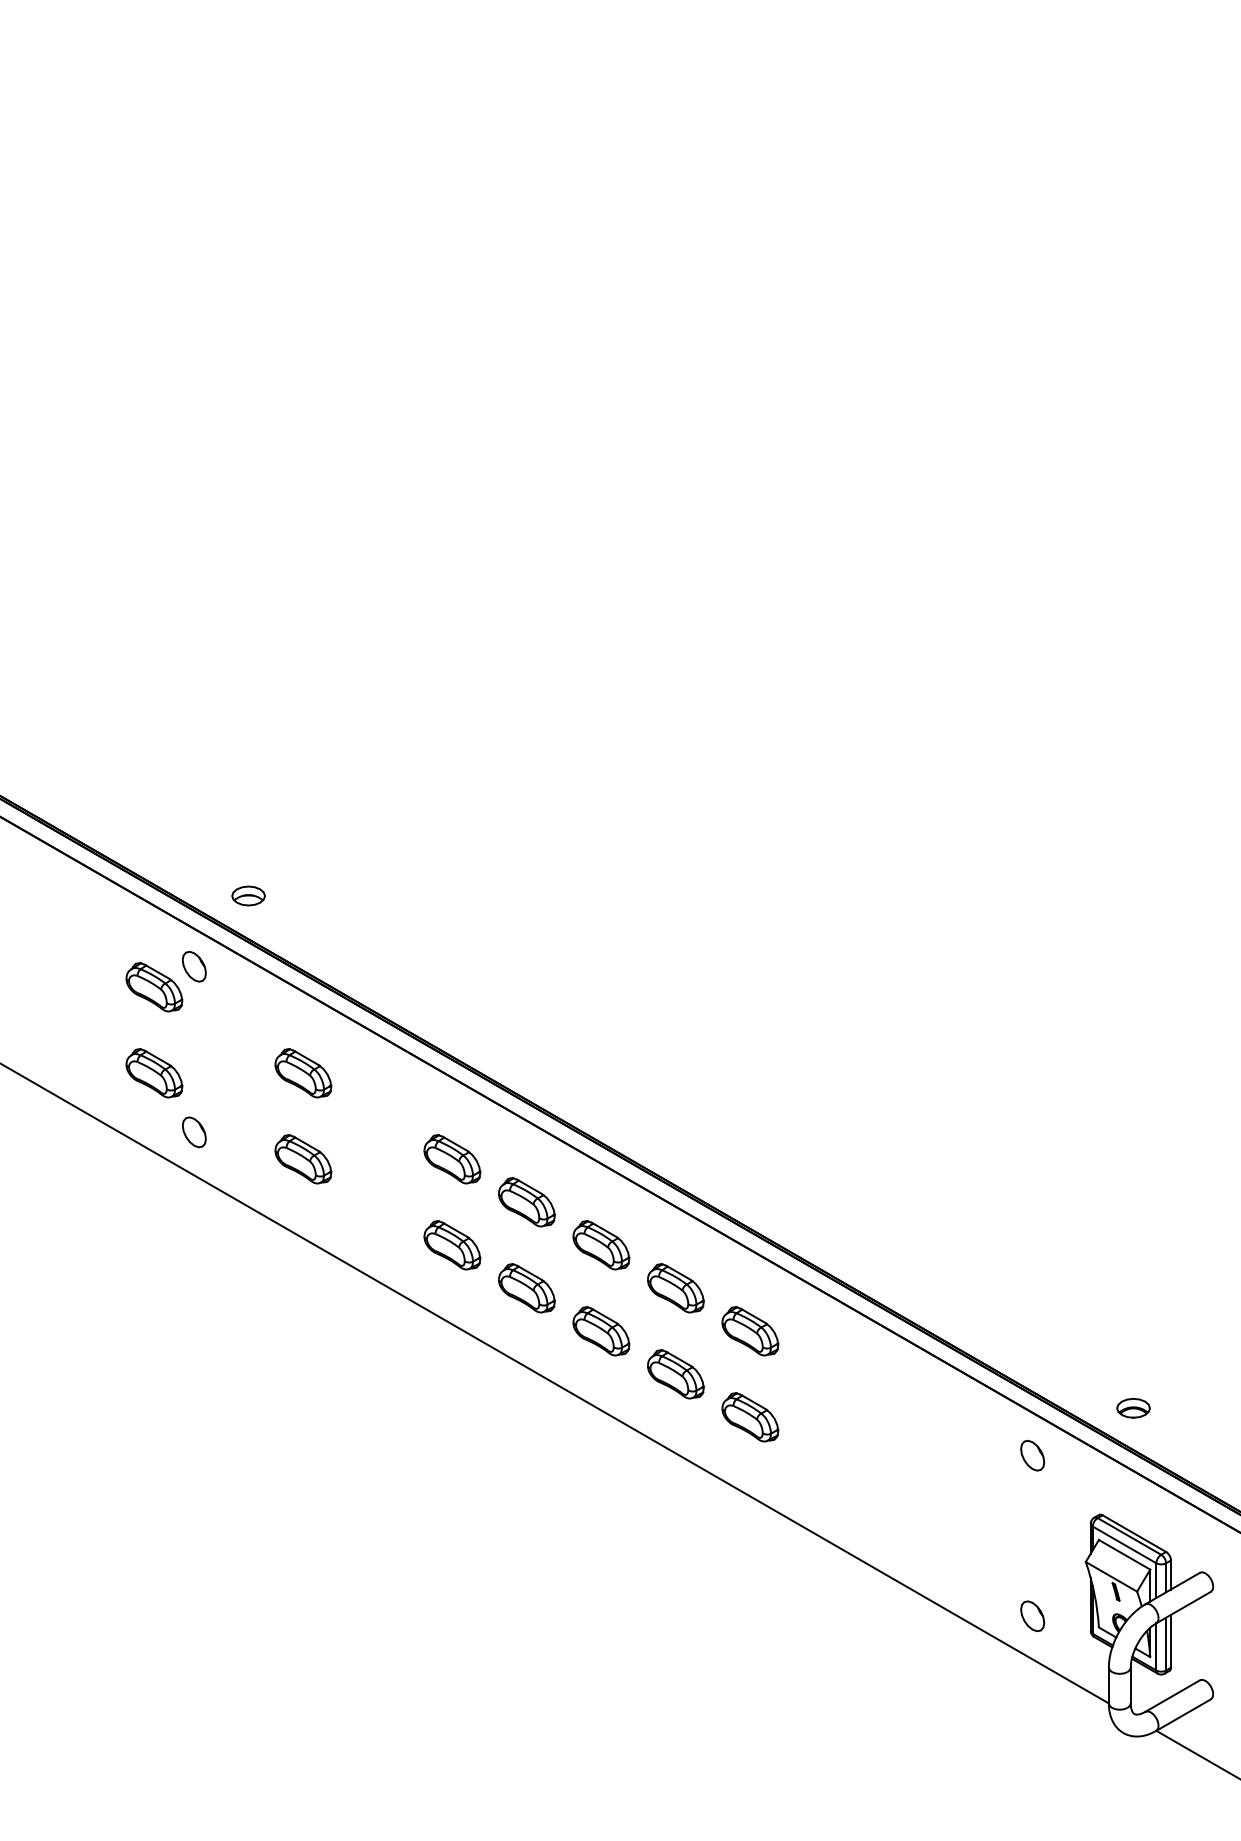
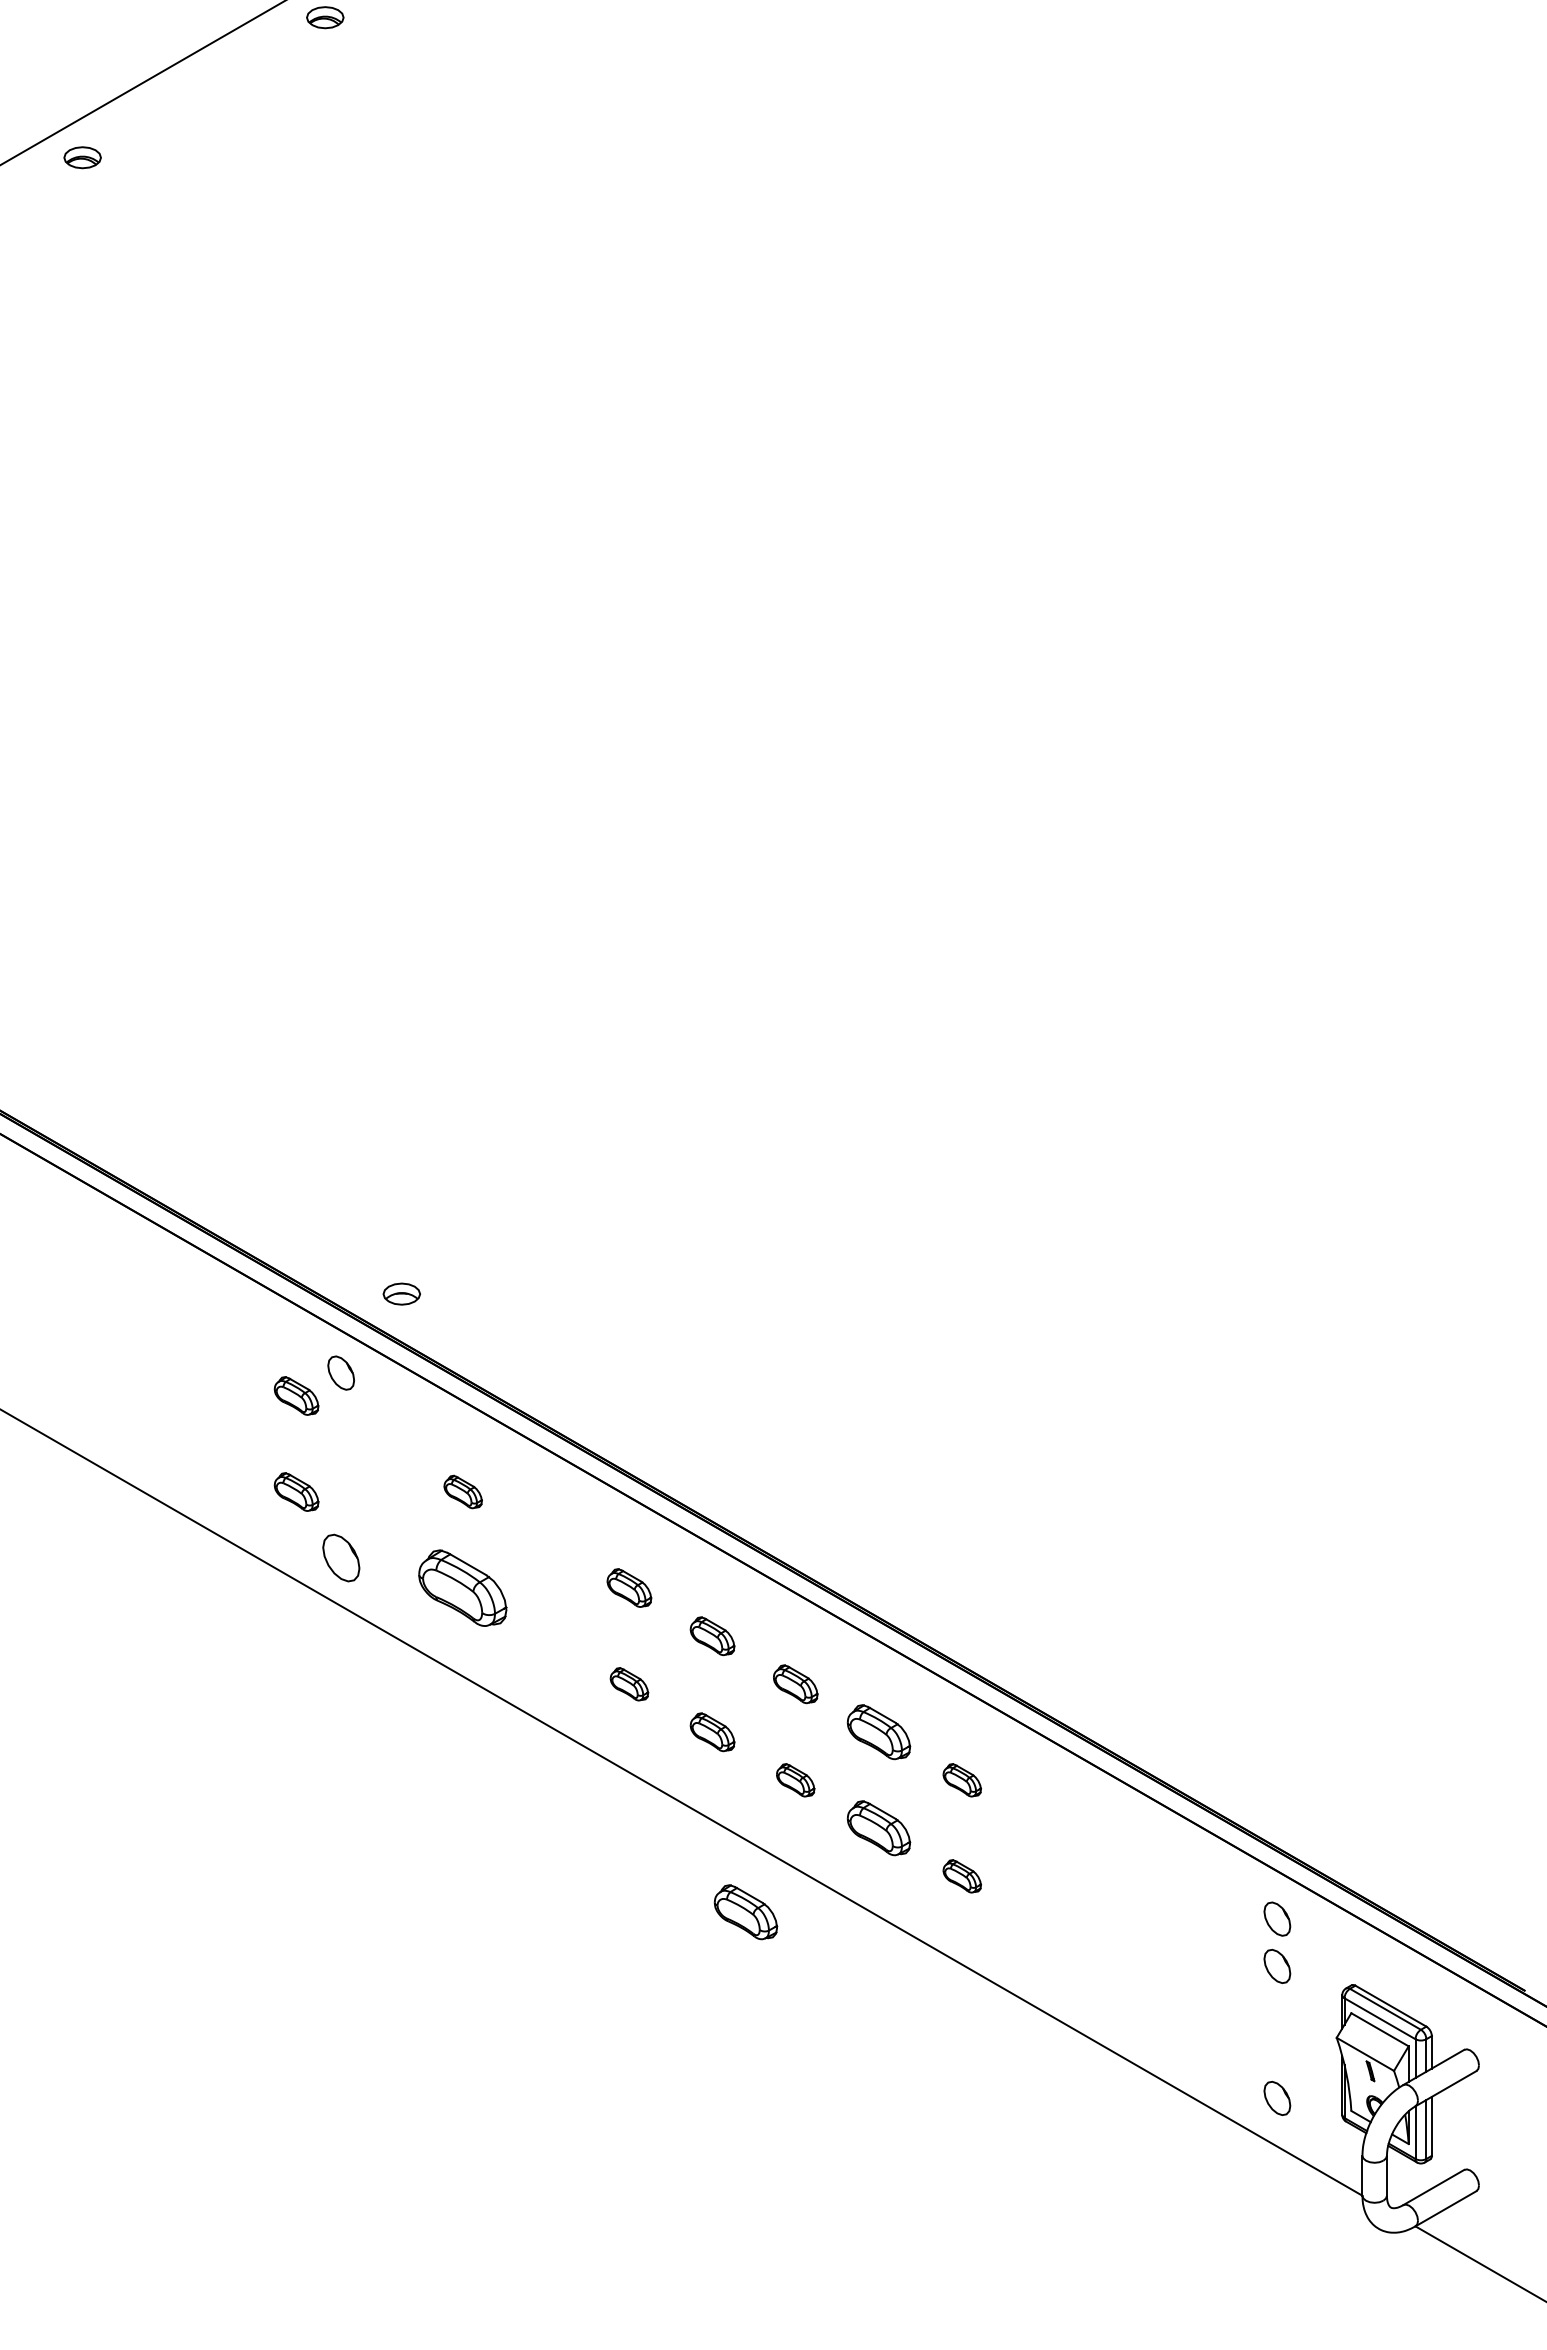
part: (154, 986) -> (296, 1395), size x0.7
part: (154, 1072) -> (296, 1491), size x0.7
part: (303, 1072) -> (463, 1491), size x0.6
part: (193, 1131) -> (340, 1557), size x1.4
part: (303, 1158) -> (463, 1587), size x1.4
part: (452, 1158) -> (629, 1587), size x0.7
part: (526, 1202) -> (712, 1636), size x0.7
part: (452, 1245) -> (629, 1684), size x0.6
part: (601, 1245) -> (795, 1684), size x0.7
part: (526, 1288) -> (712, 1732), size x0.7
part: (601, 1331) -> (795, 1780), size x0.6
part: (750, 1331) -> (962, 1780), size x0.6
part: (1133, 1407) -> (1389, 1865), removed
part: (750, 1417) -> (962, 1876), size x0.6
part: (556, 1449) -> (745, 1912), added
part: (1032, 1497) -> (1277, 1965), added

